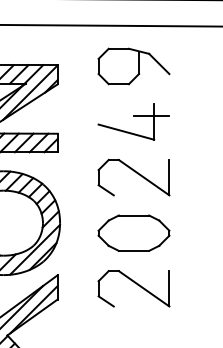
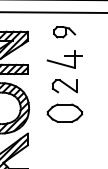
part: (133, 64) -> (64, 31), size x0.6
part: (133, 176) -> (64, 85), size x0.7
part: (133, 287) -> (64, 139), removed

